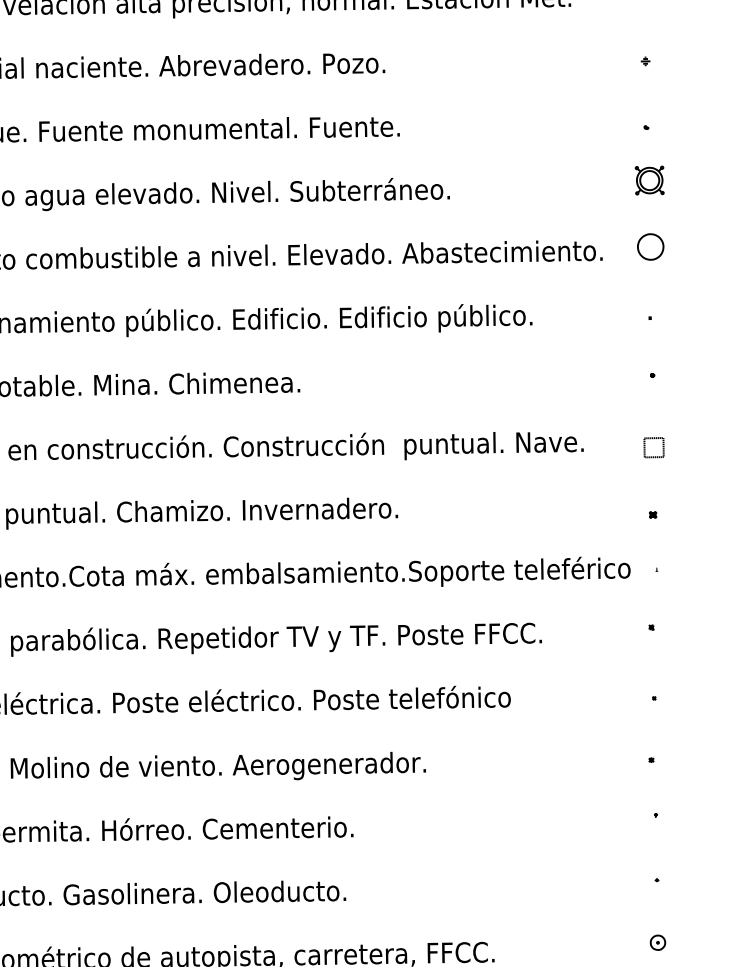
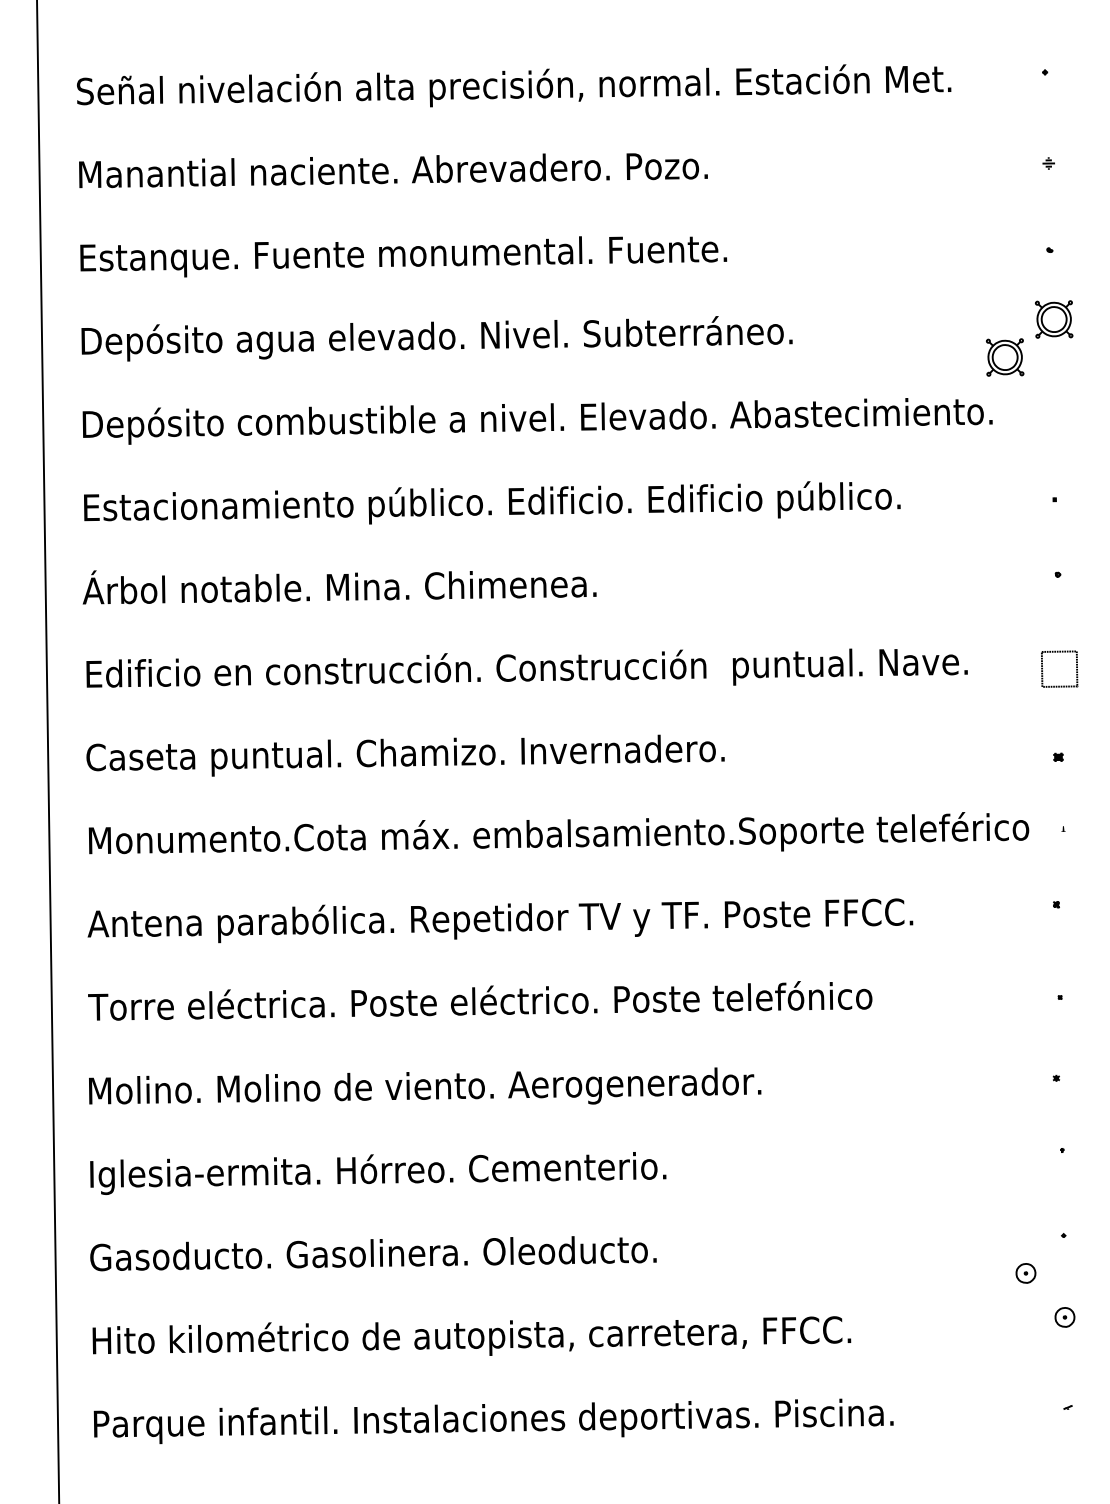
part: (612, 209) -> (1005, 357), added
part: (650, 247) -> (1055, 406), removed
part: (654, 447) -> (1060, 669), size x1.4
part: (627, 909) -> (1025, 1273), added

